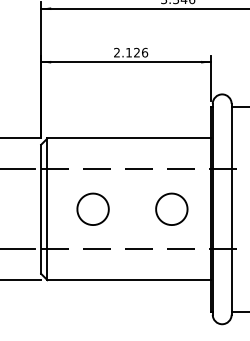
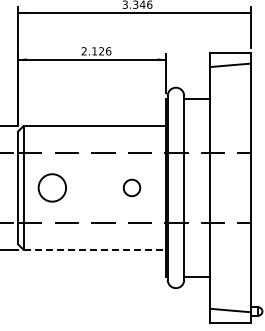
part: (92, 208) -> (51, 187), moved
part: (171, 208) -> (131, 187), size x0.6
line: (129, 279) -> (95, 249), solid -> dashed

